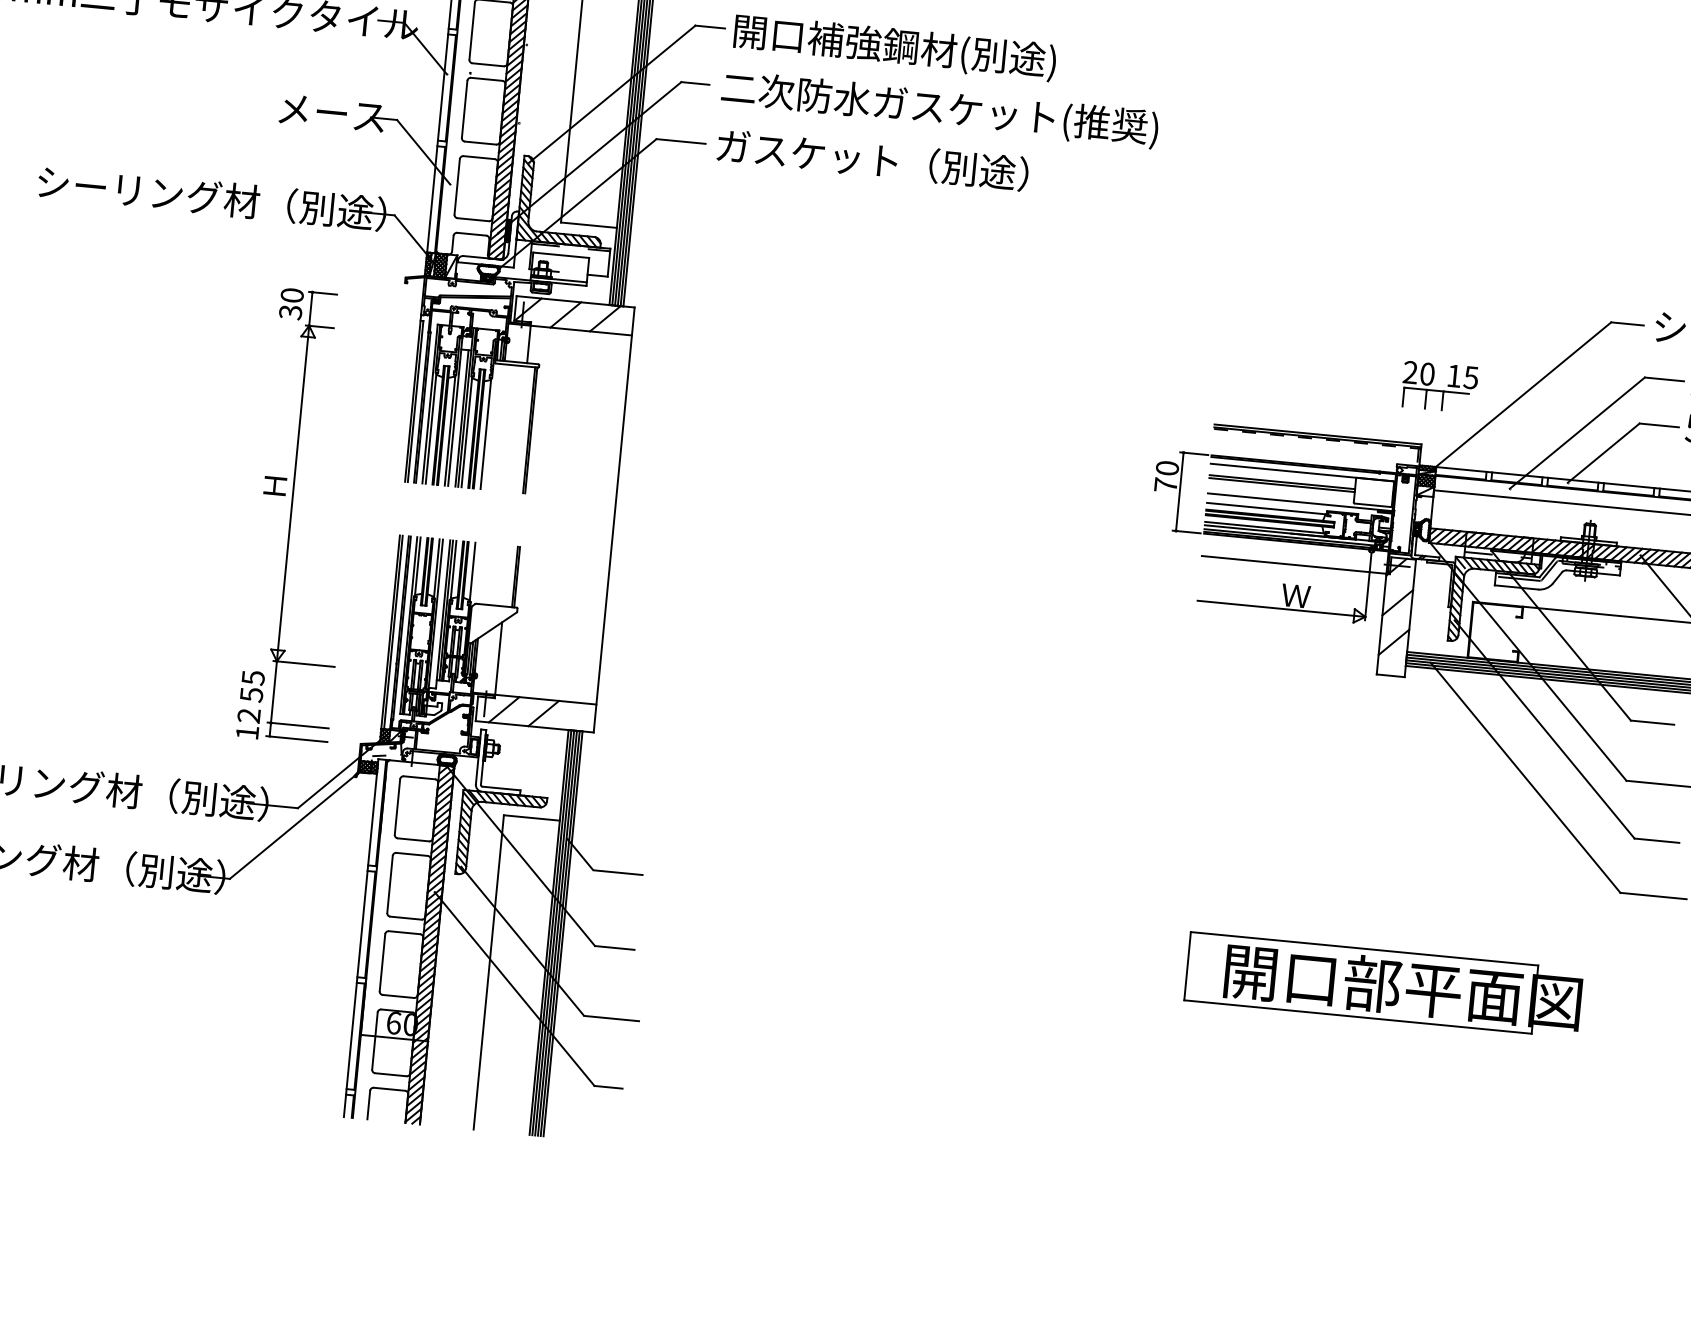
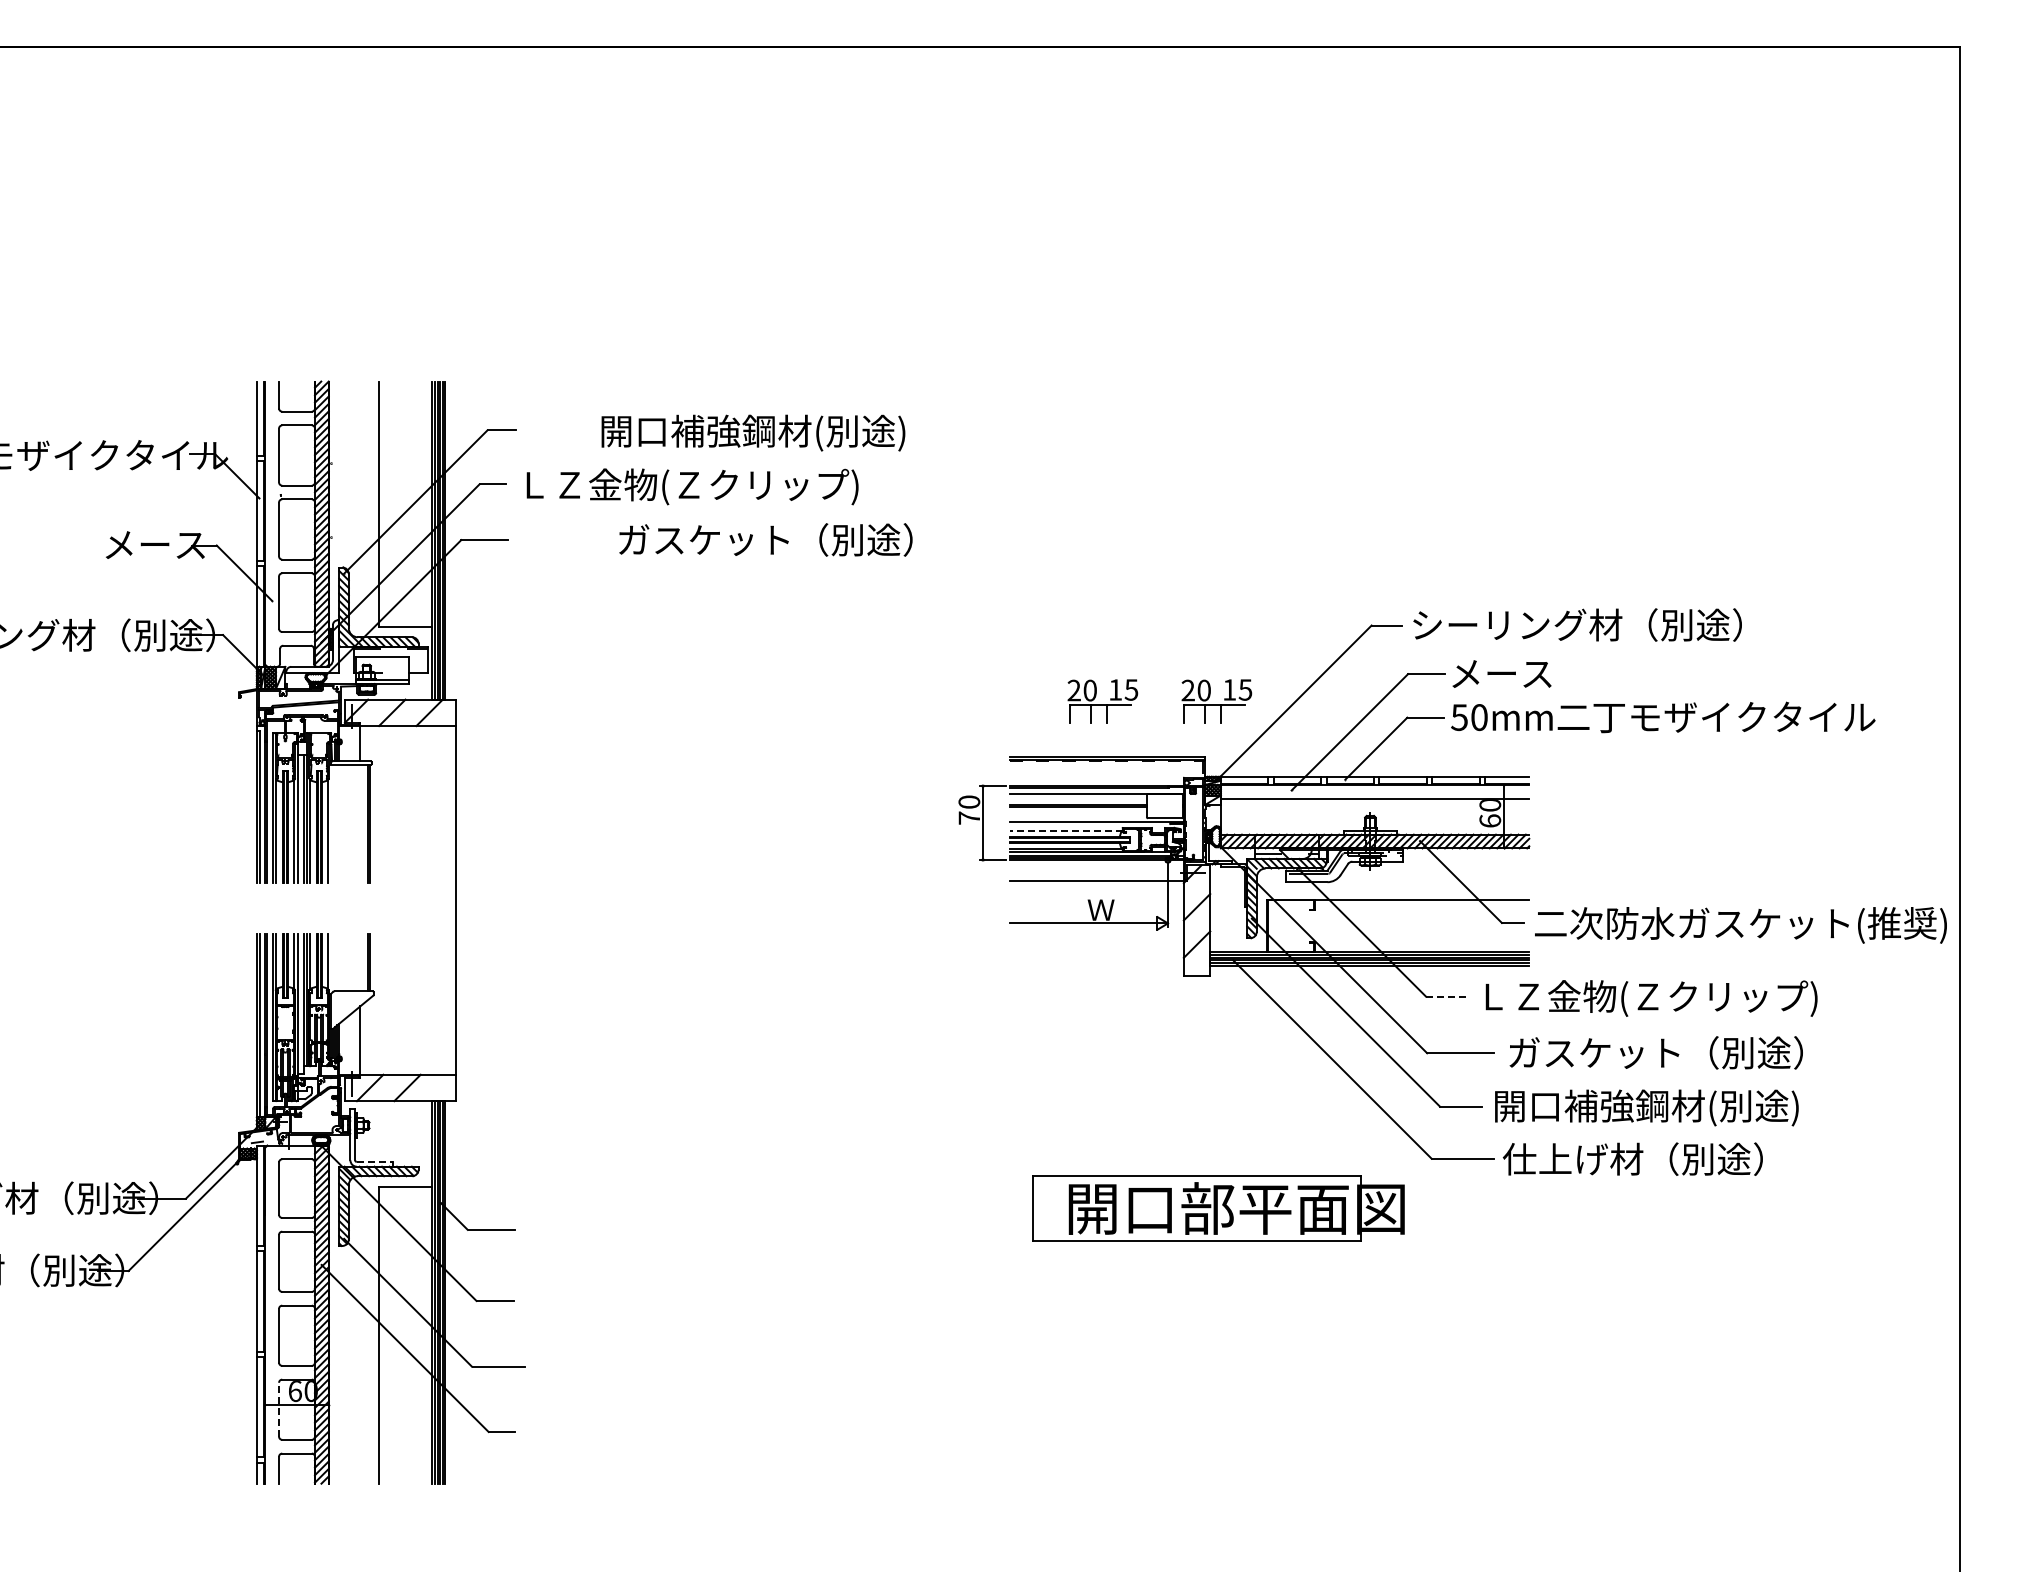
text: (895, 47) -> (753, 432), moved
text: (940, 109) -> (724, 486), 二次防水ガスケット(推奨) -> ＬＺ金物(Ｚクリップ)
text: (872, 159) -> (765, 539), moved
part: (1318, 375) -> (1102, 701), added
line: (1267, 508) -> (1066, 830), solid -> dashed
part: (291, 514) -> (153, 924), removed
line: (1652, 722) -> (1446, 996), solid -> dashed
line: (501, 788) -> (374, 1161), solid -> dashed
part: (1383, 985) -> (1218, 1208), moved
line: (375, 1040) -> (279, 1409), solid -> dashed

